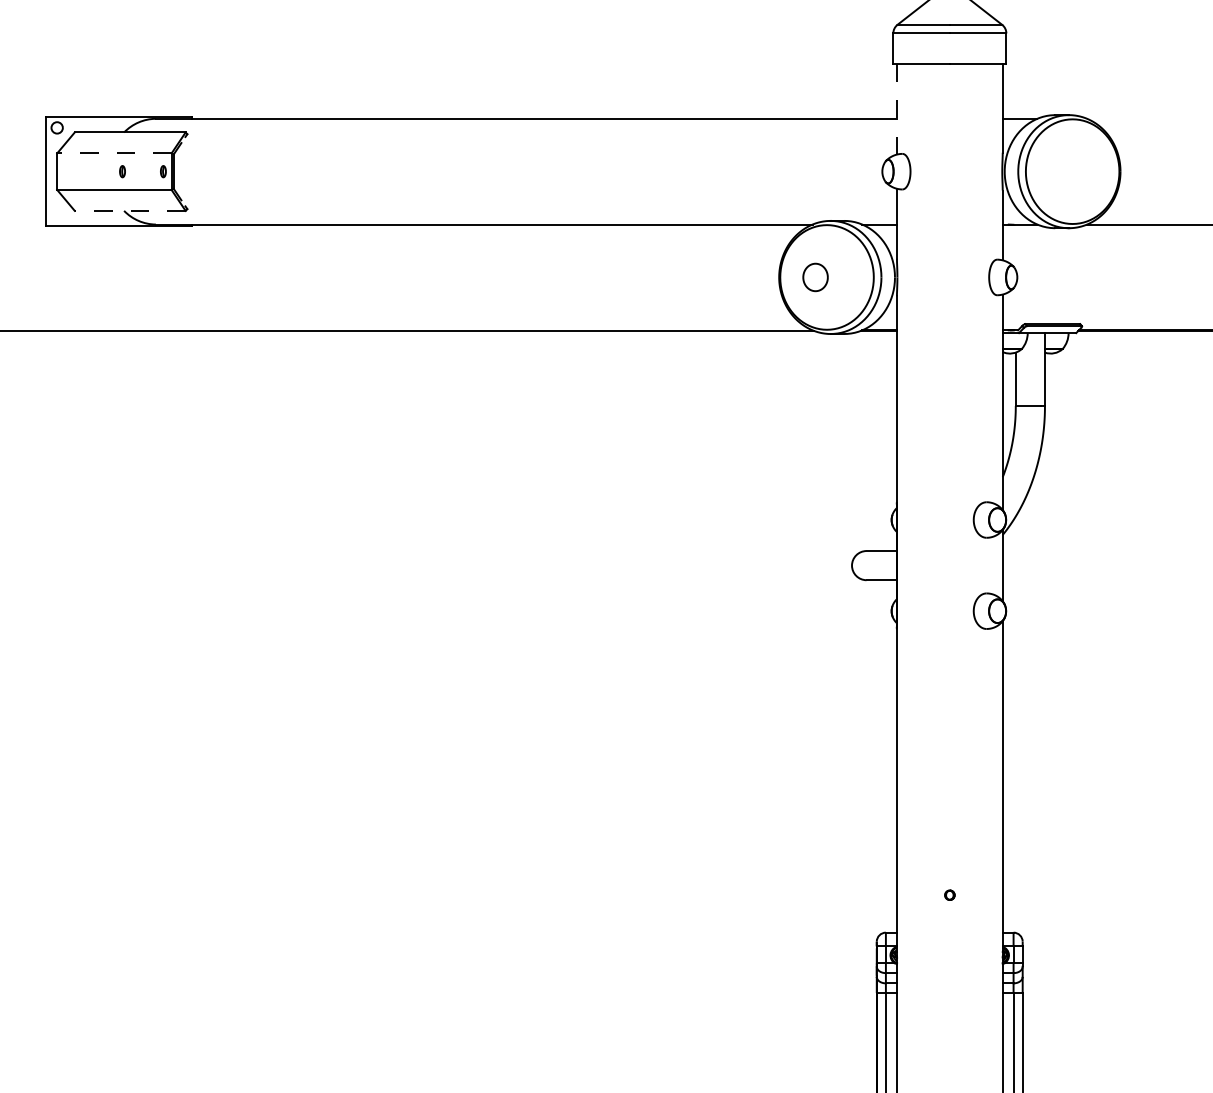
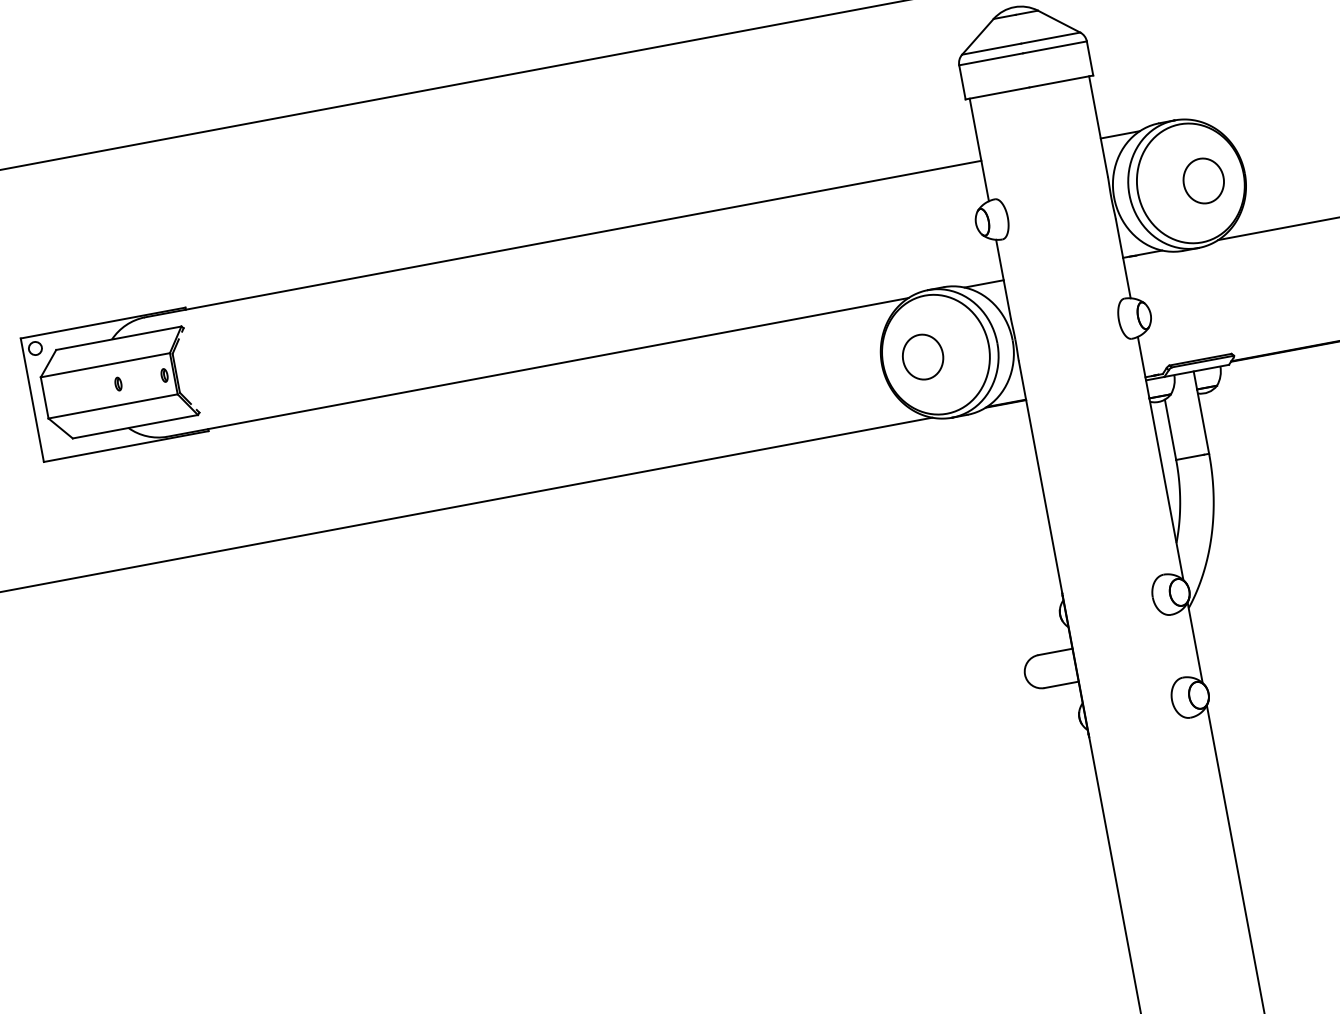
line: (896, 109) -> (978, 150), dashed -> solid
line: (113, 153) -> (104, 365), dashed -> solid
part: (1083, 171) -> (1203, 180), added
line: (129, 210) -> (134, 426), dashed -> solid
part: (815, 277) -> (922, 357), size x1.43

